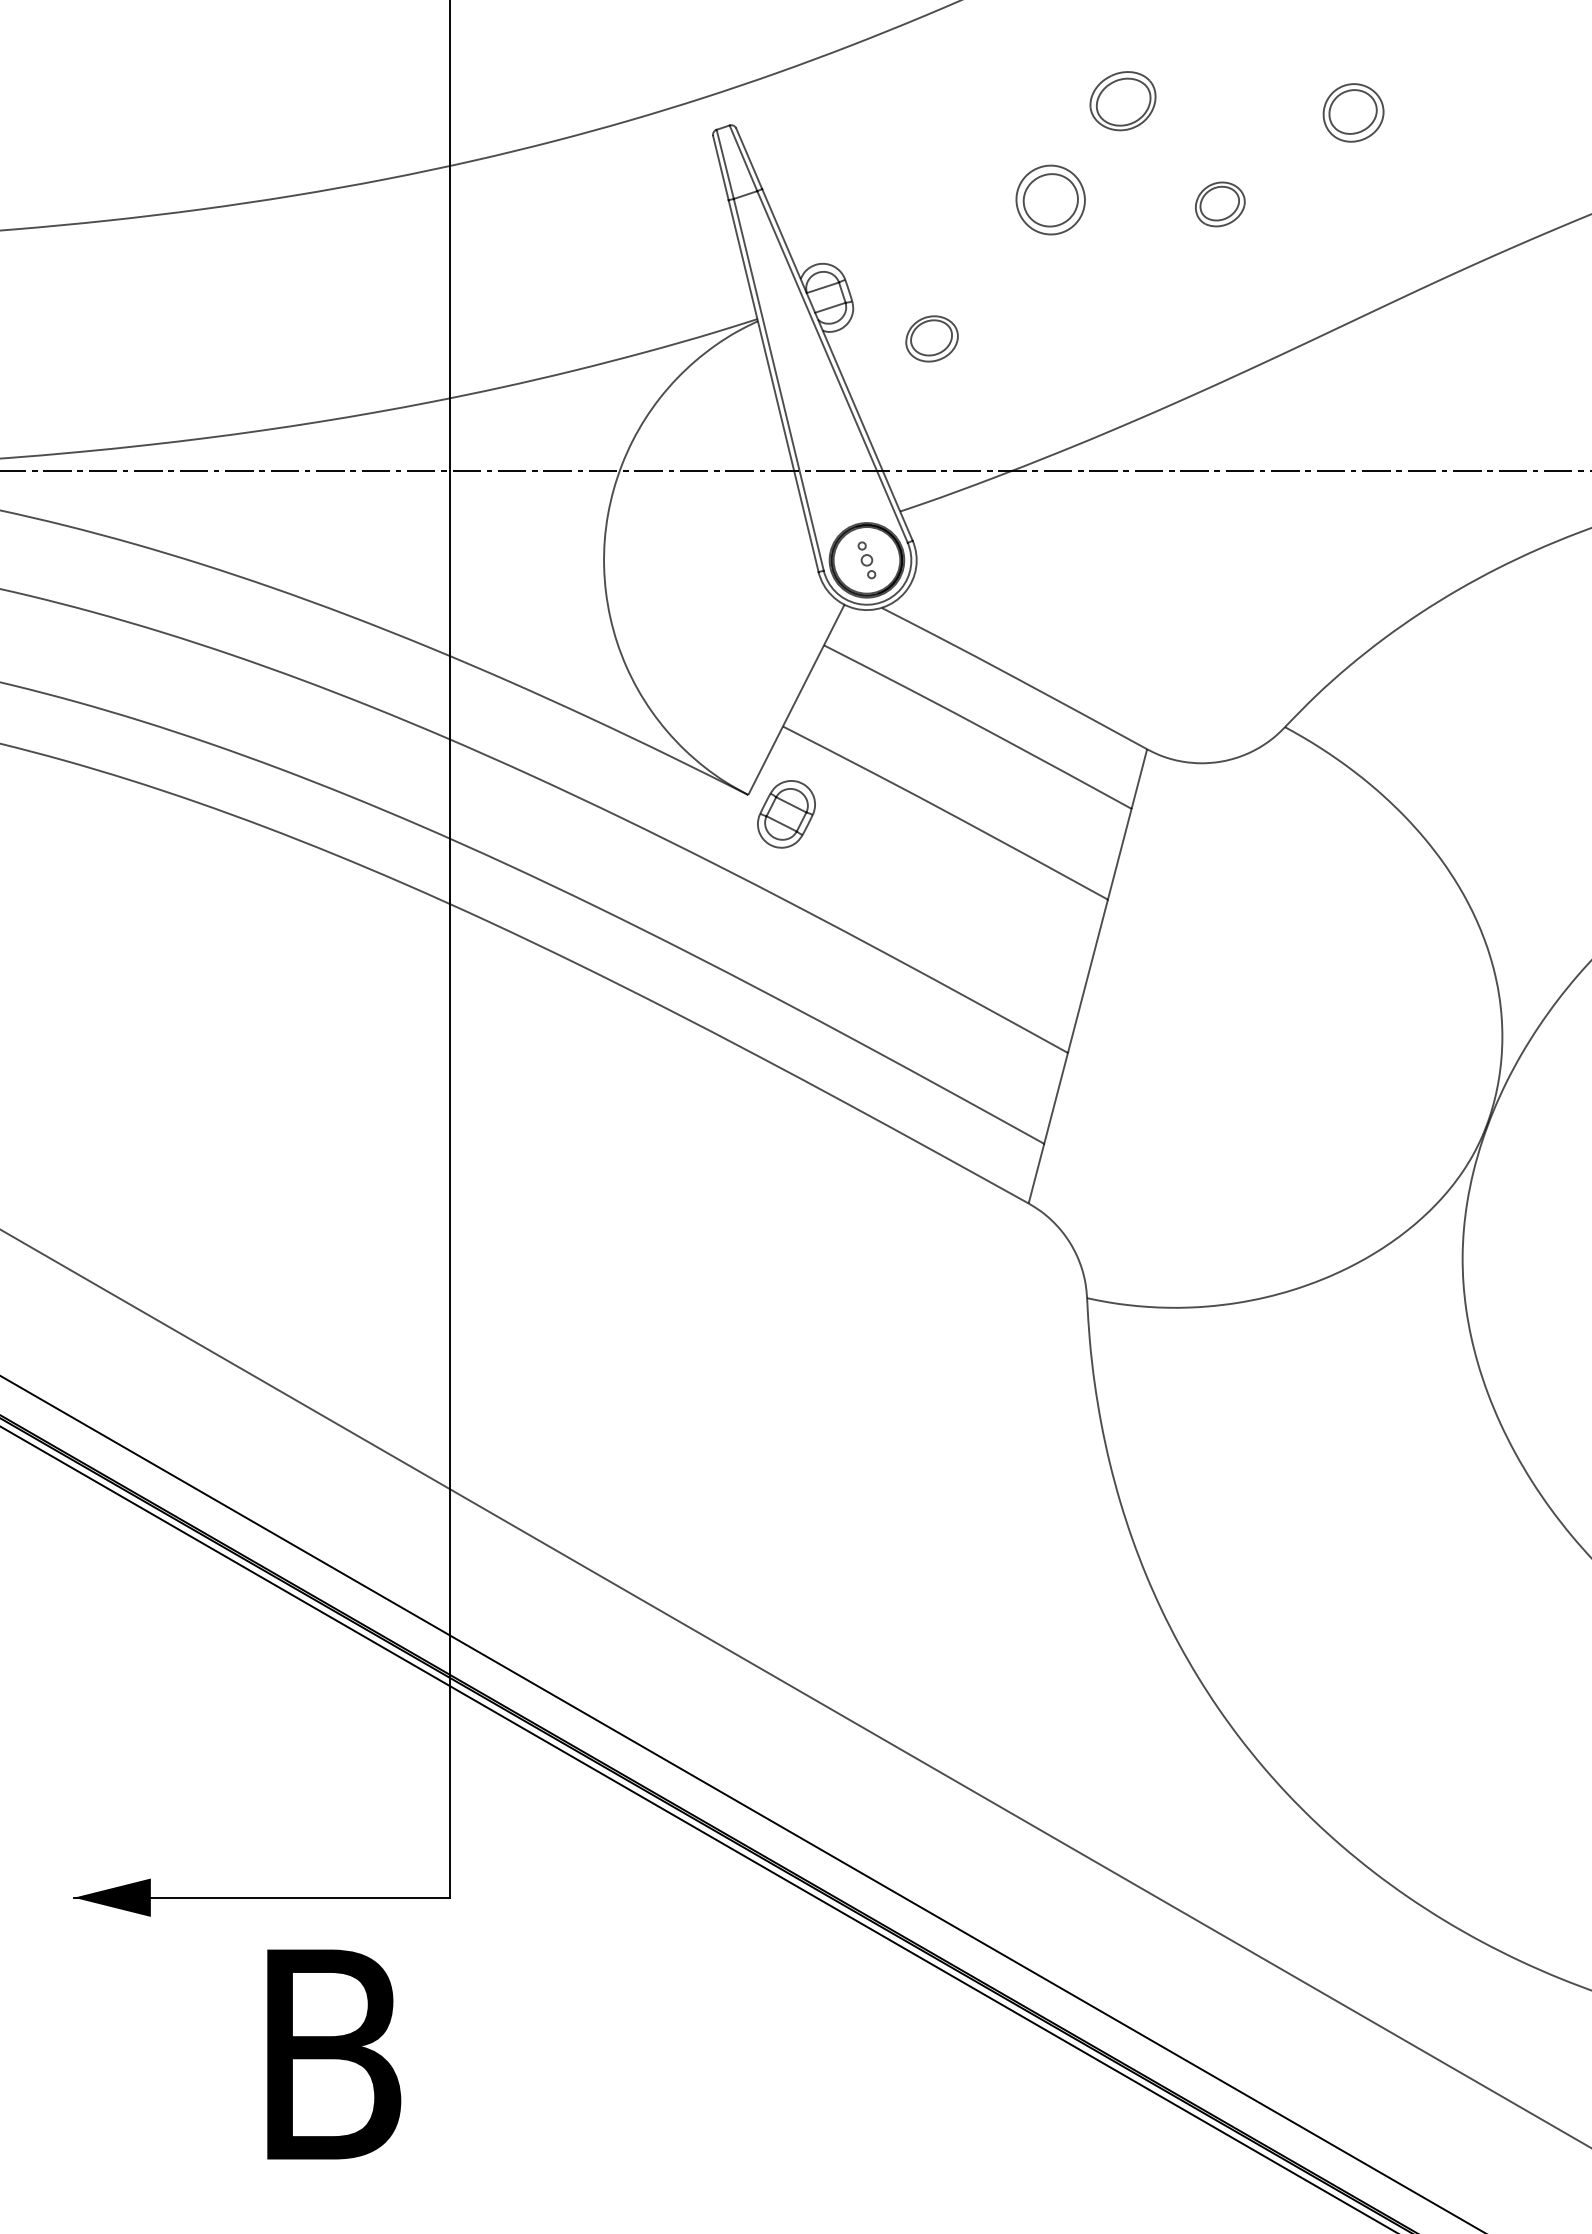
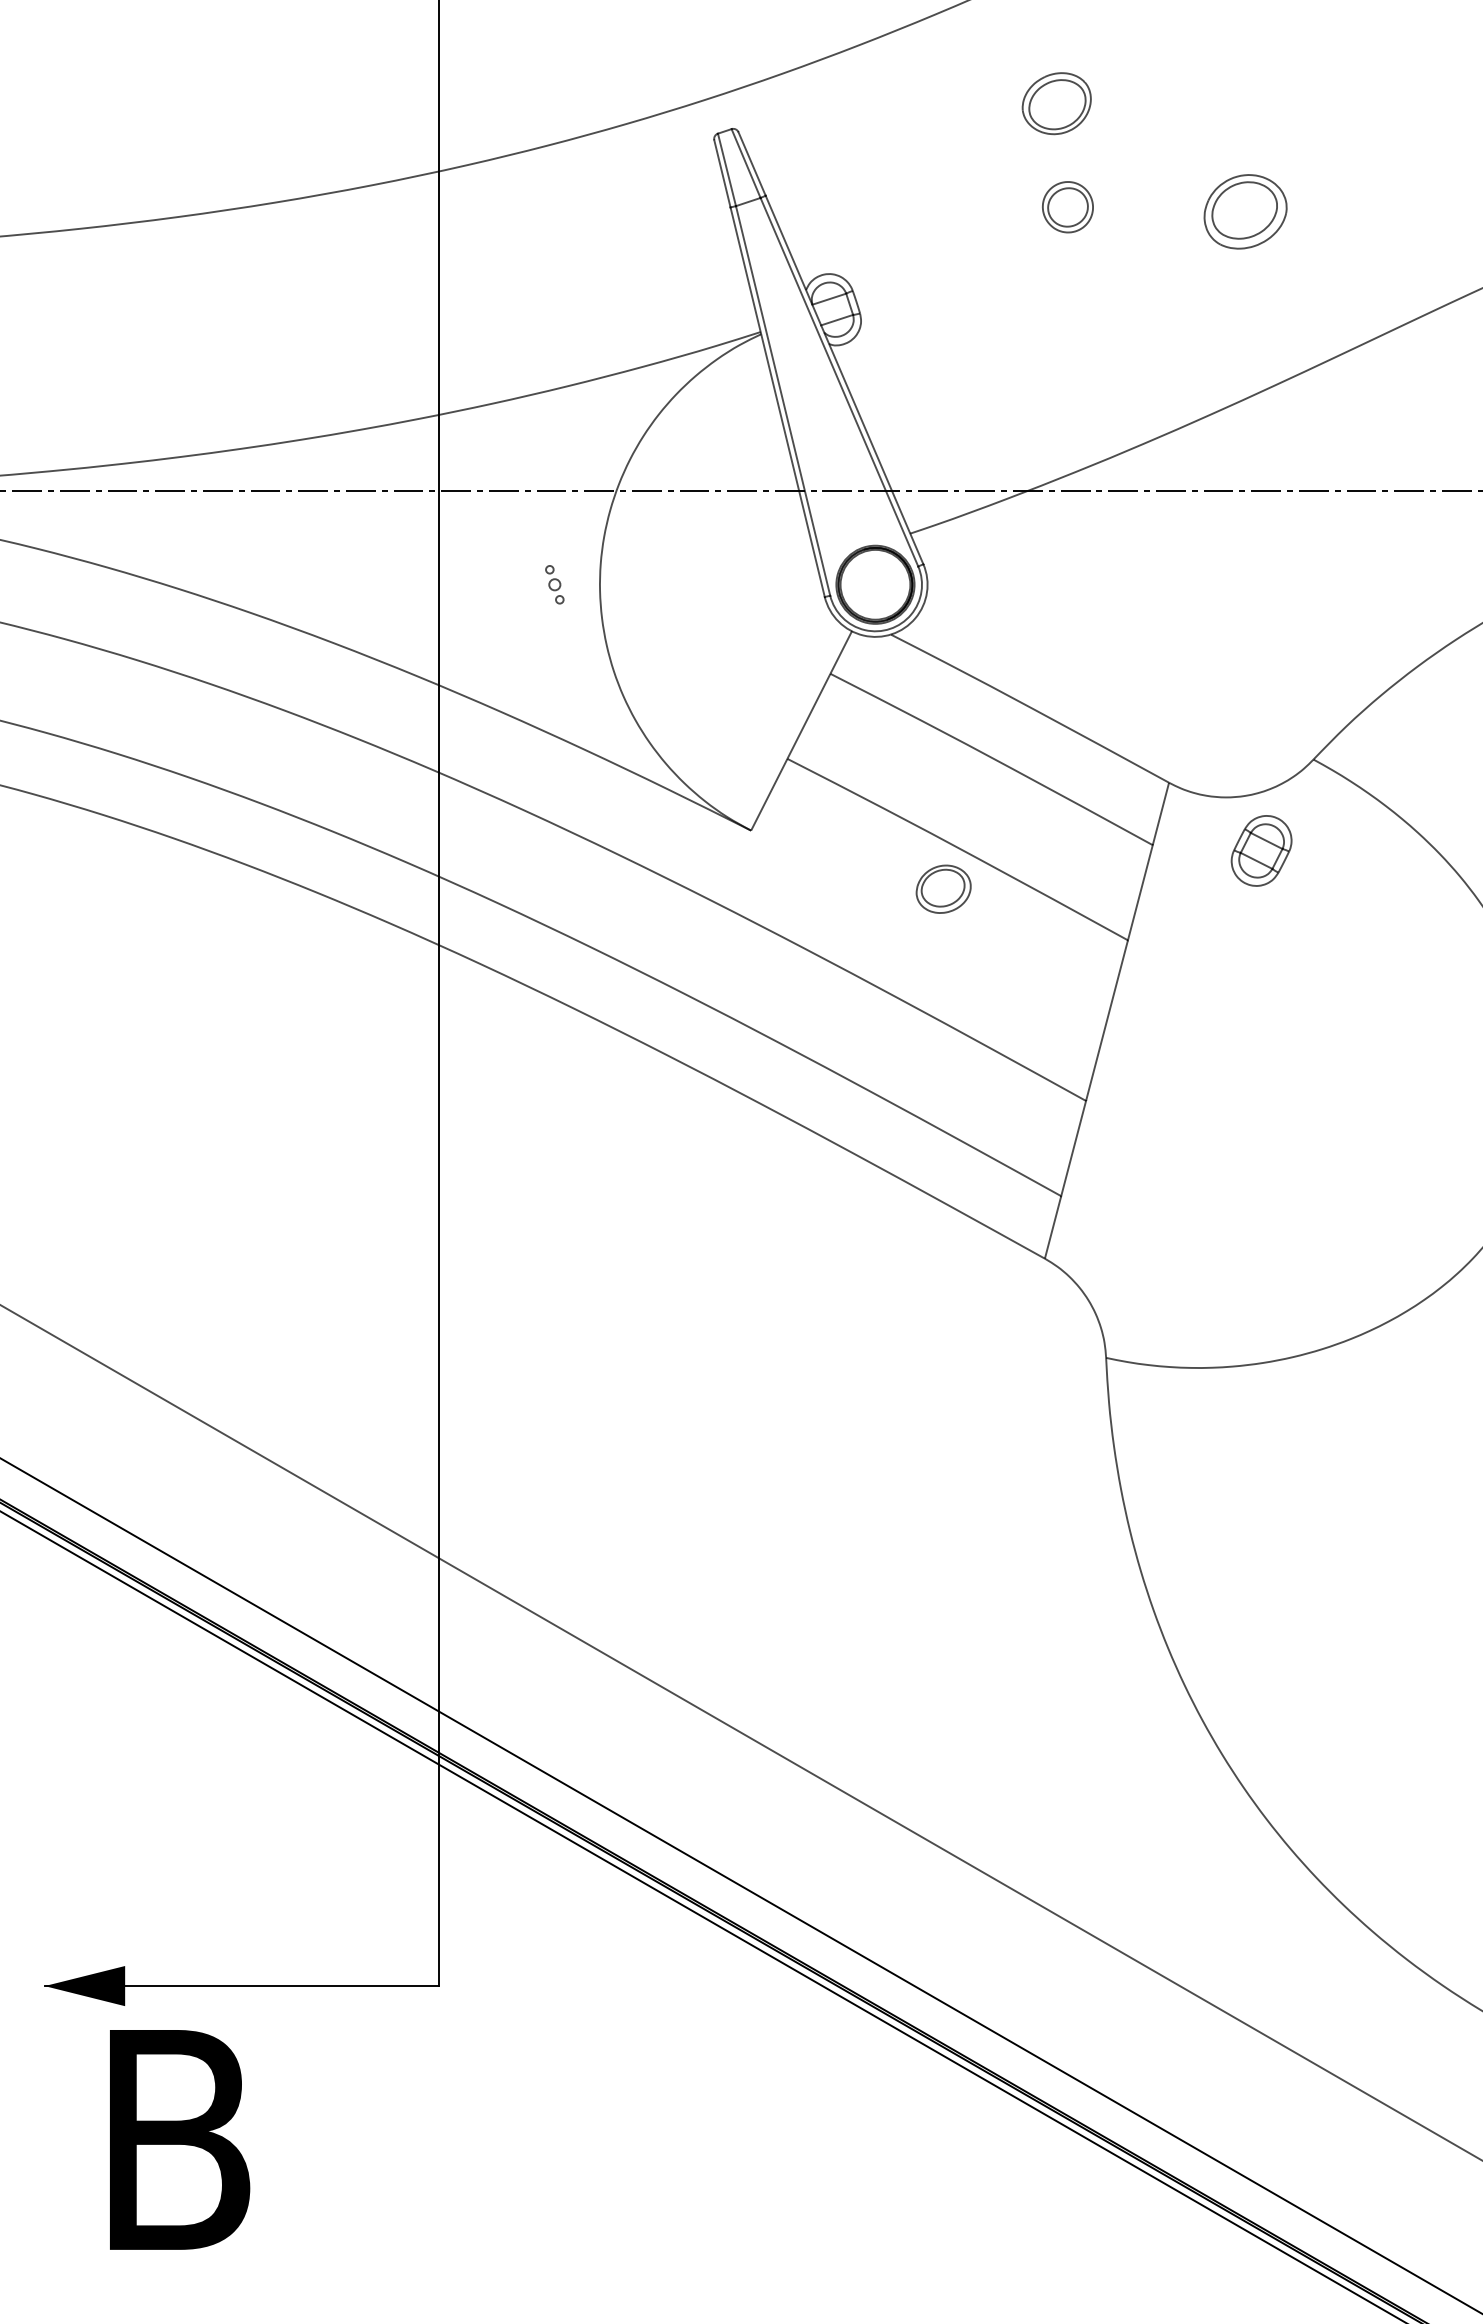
part: (1122, 101) -> (1056, 104), moved
part: (1353, 112) -> (1385, 115), removed
part: (1050, 199) -> (1067, 206), size x0.7
part: (1220, 204) -> (1245, 211), size x1.6
part: (931, 338) -> (943, 888), moved
part: (866, 560) -> (554, 584), moved
part: (786, 814) -> (1261, 851), moved
text: (334, 2054) -> (180, 2139), moved

